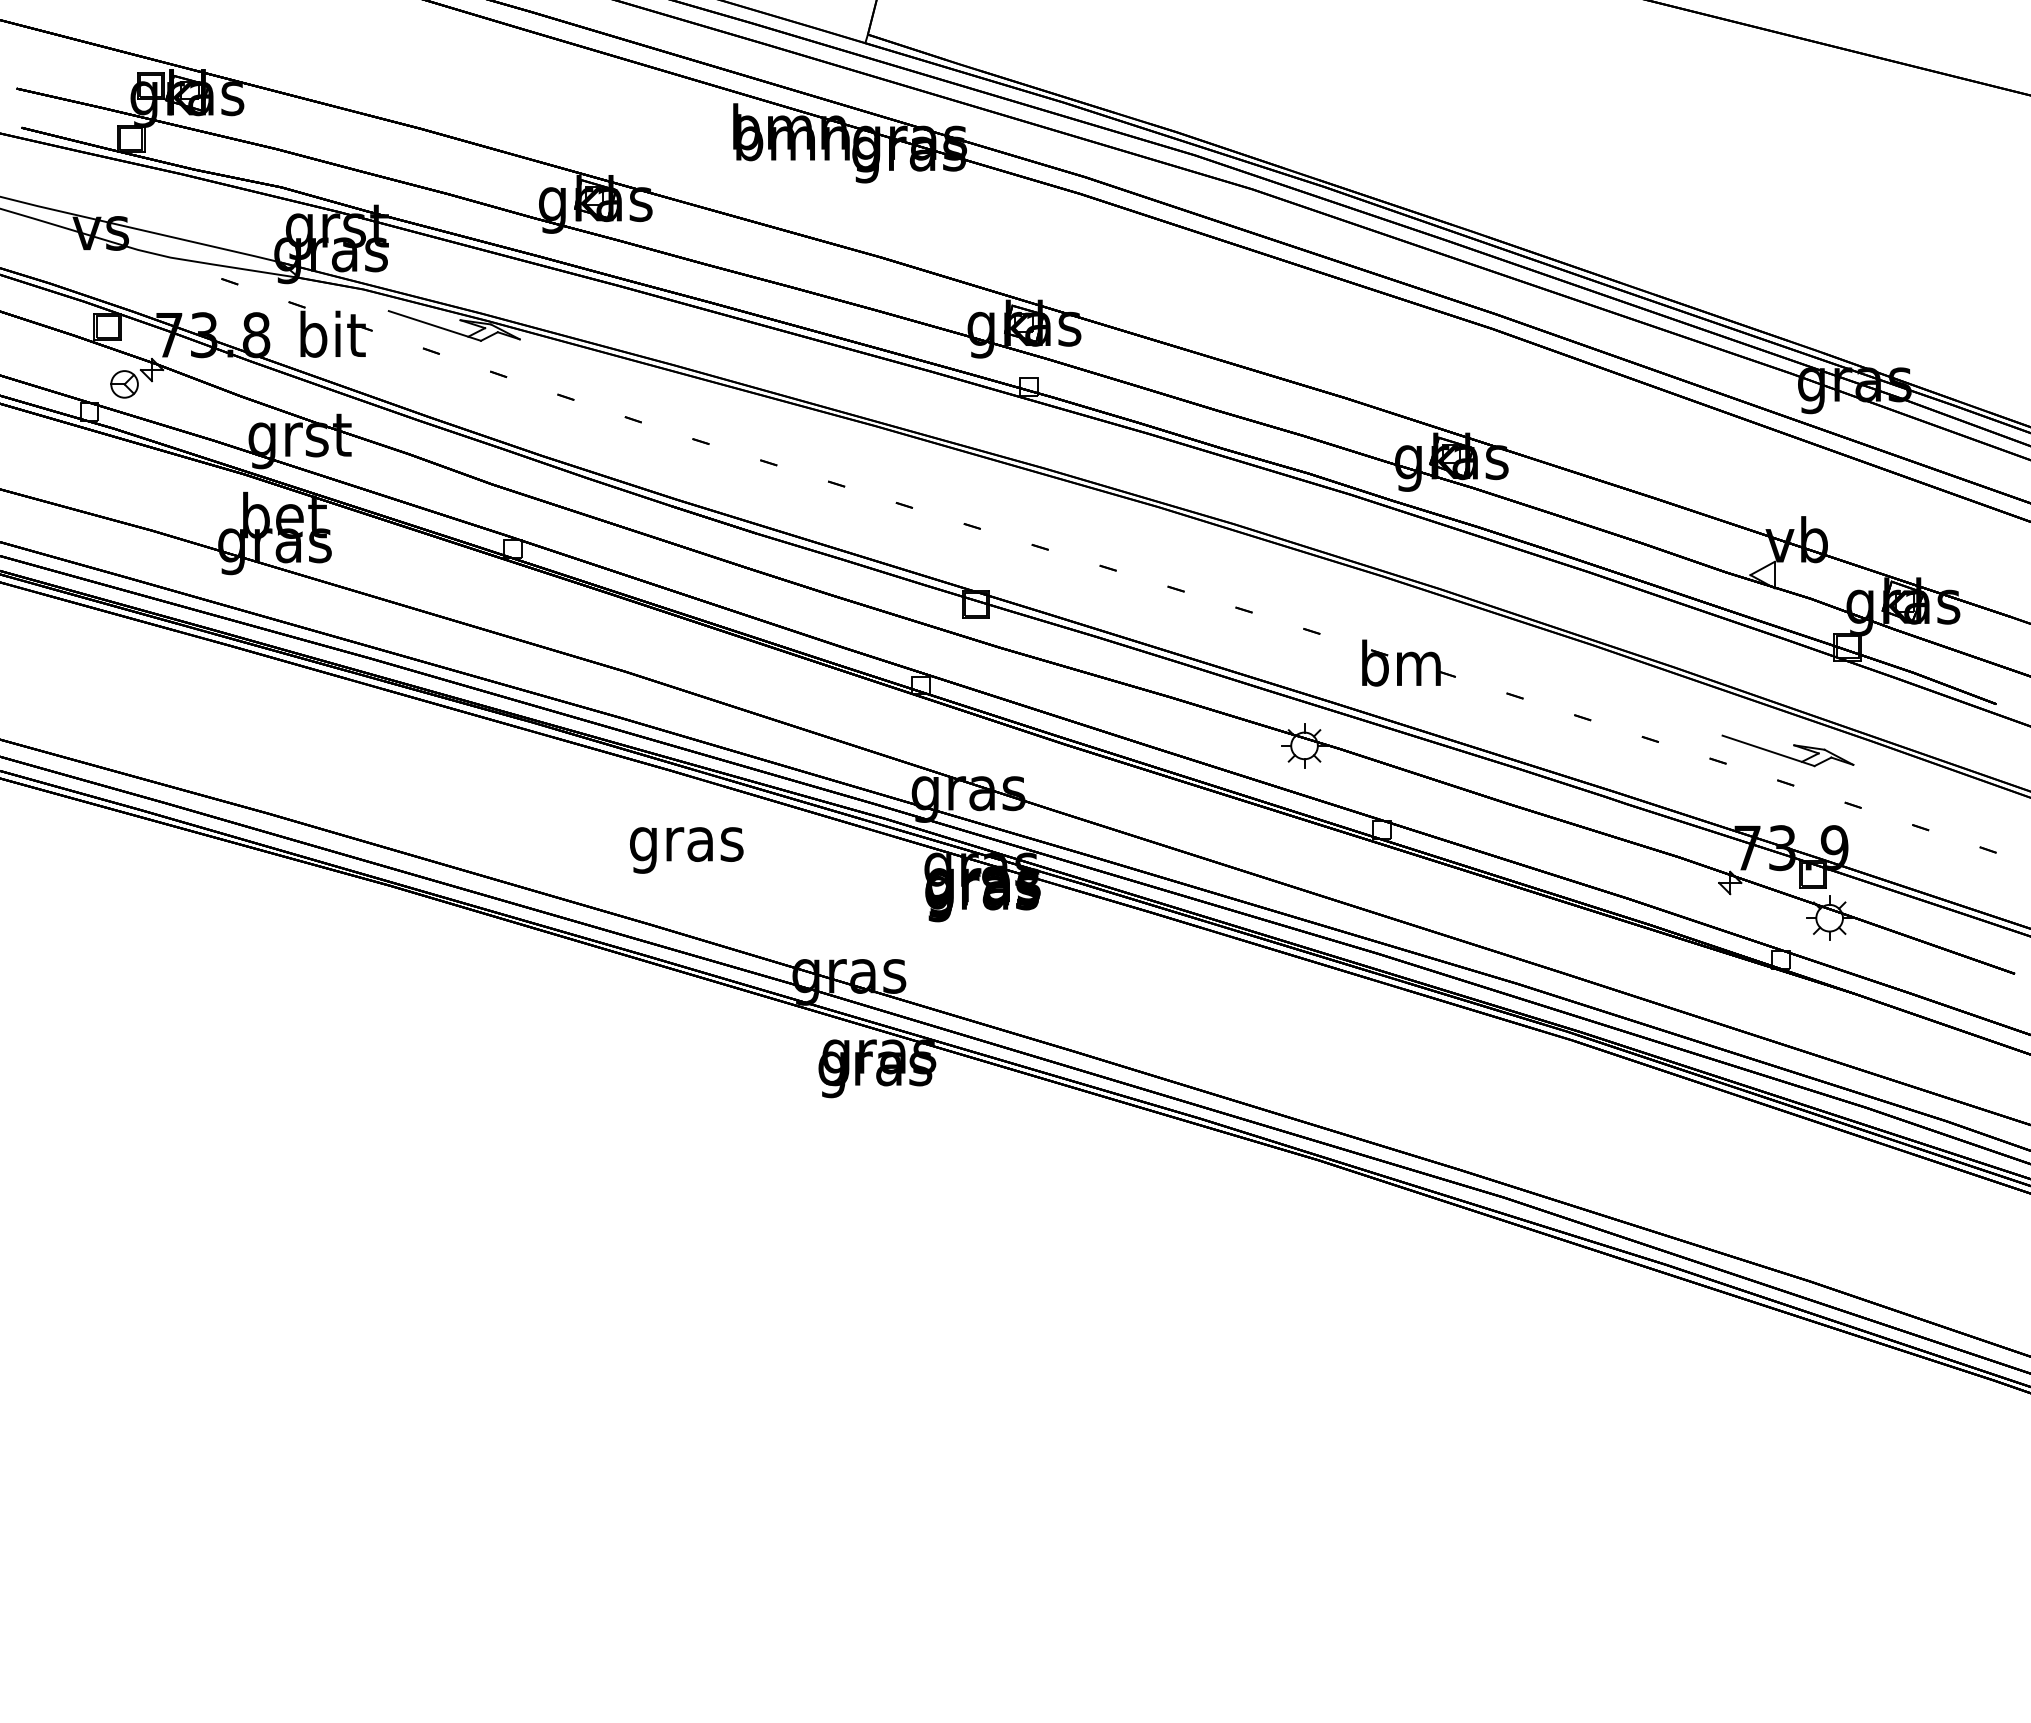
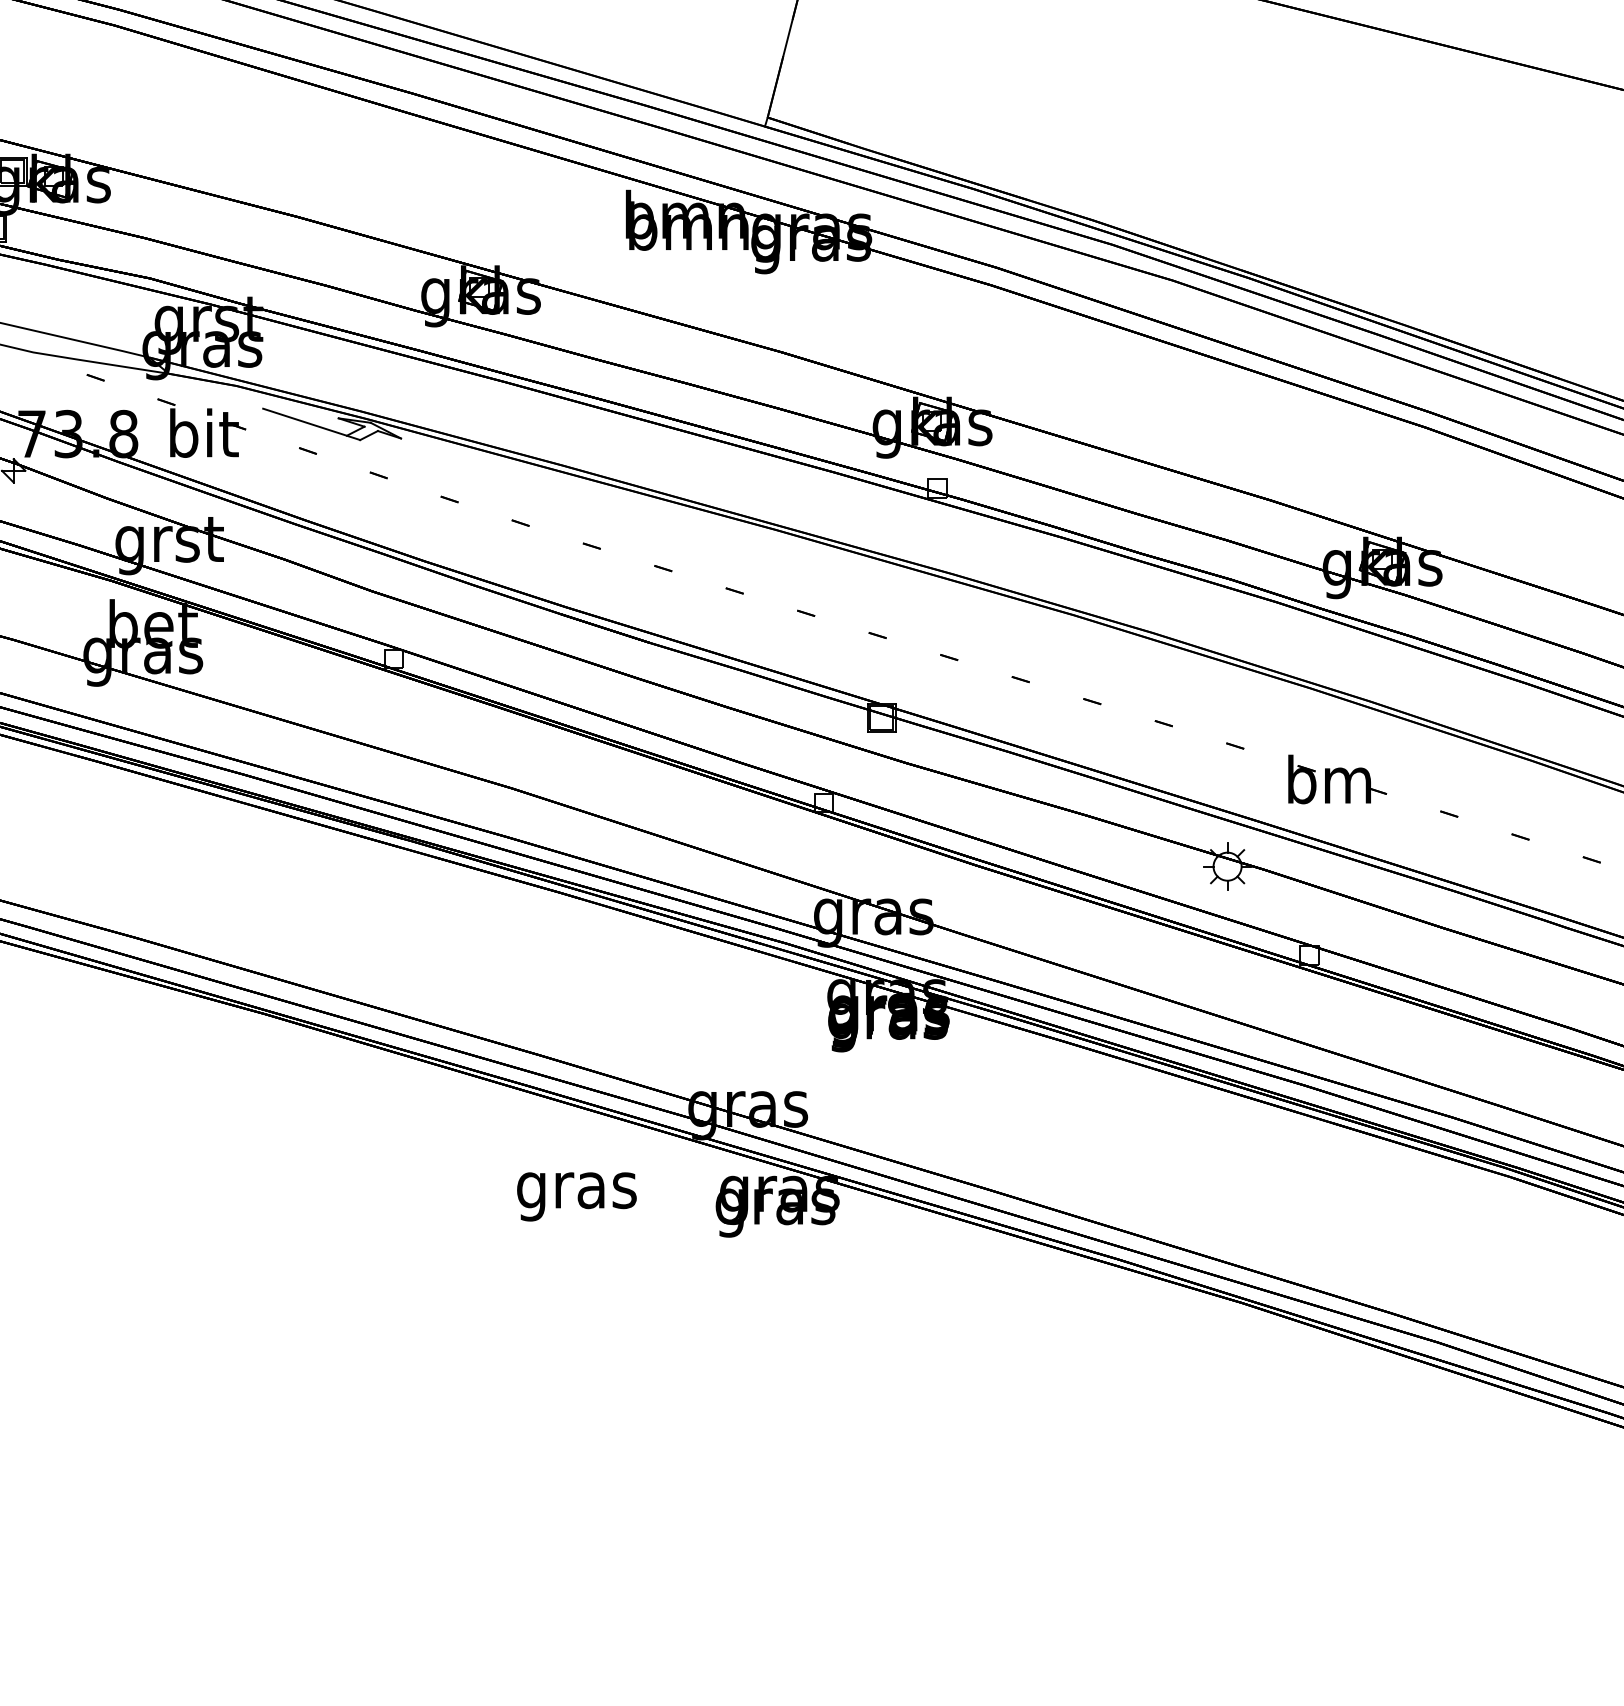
text: (686, 850) -> (576, 1196), moved

